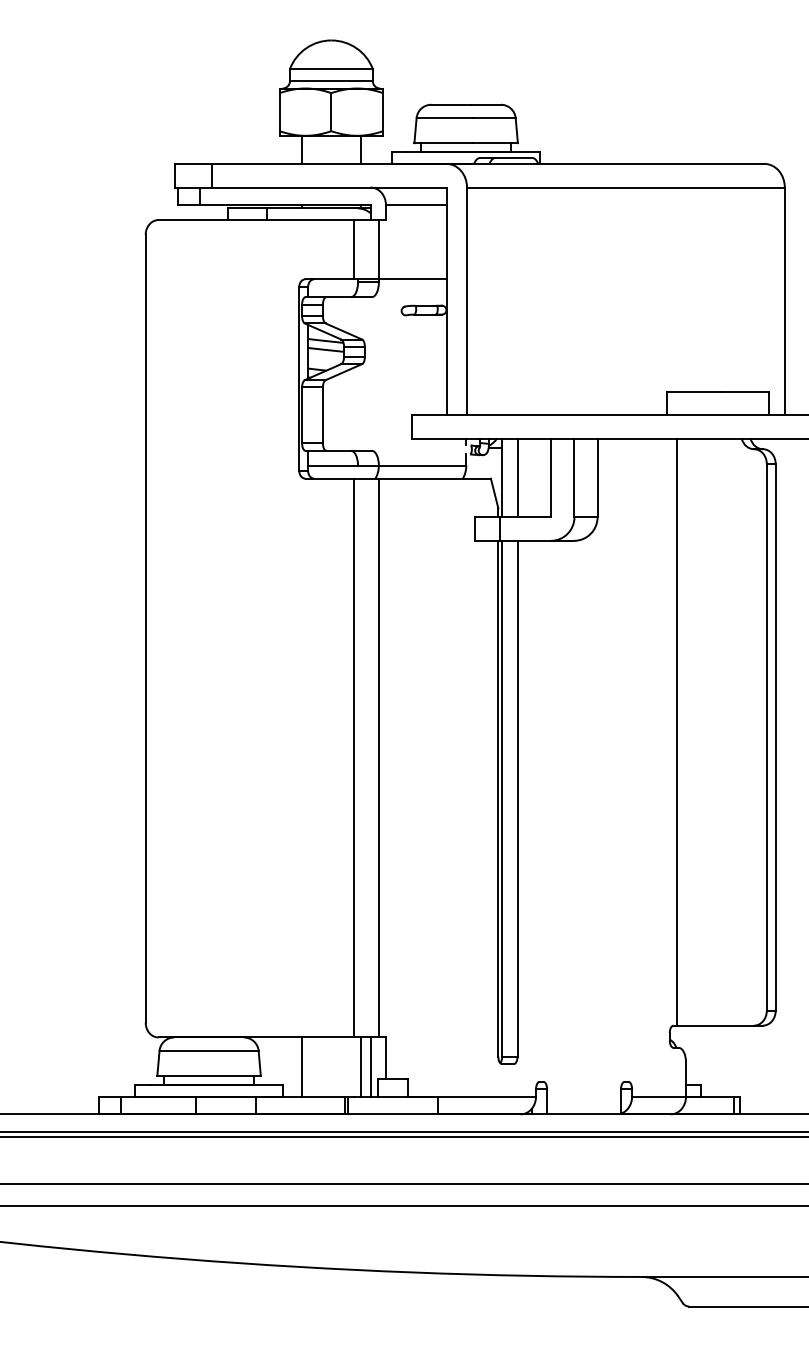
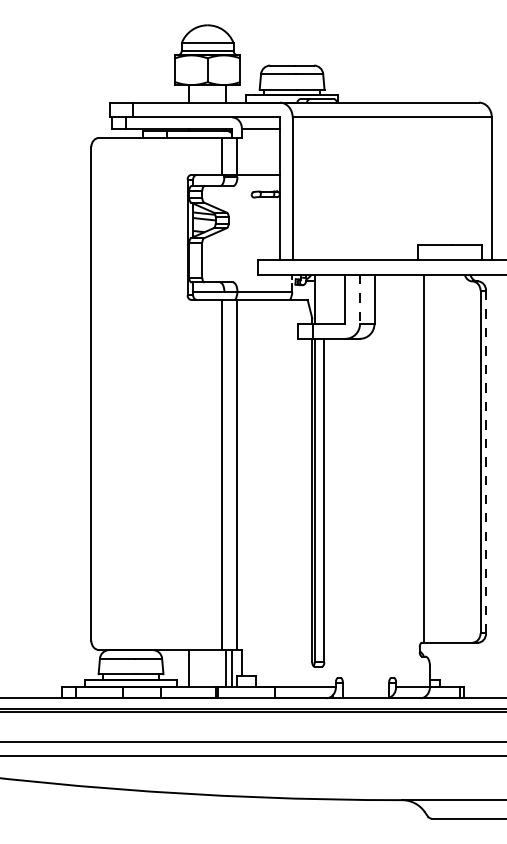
line: (517, 478) -> (324, 299), removed
line: (575, 478) -> (360, 299), solid -> dashed
line: (776, 736) -> (486, 461), solid -> dashed

